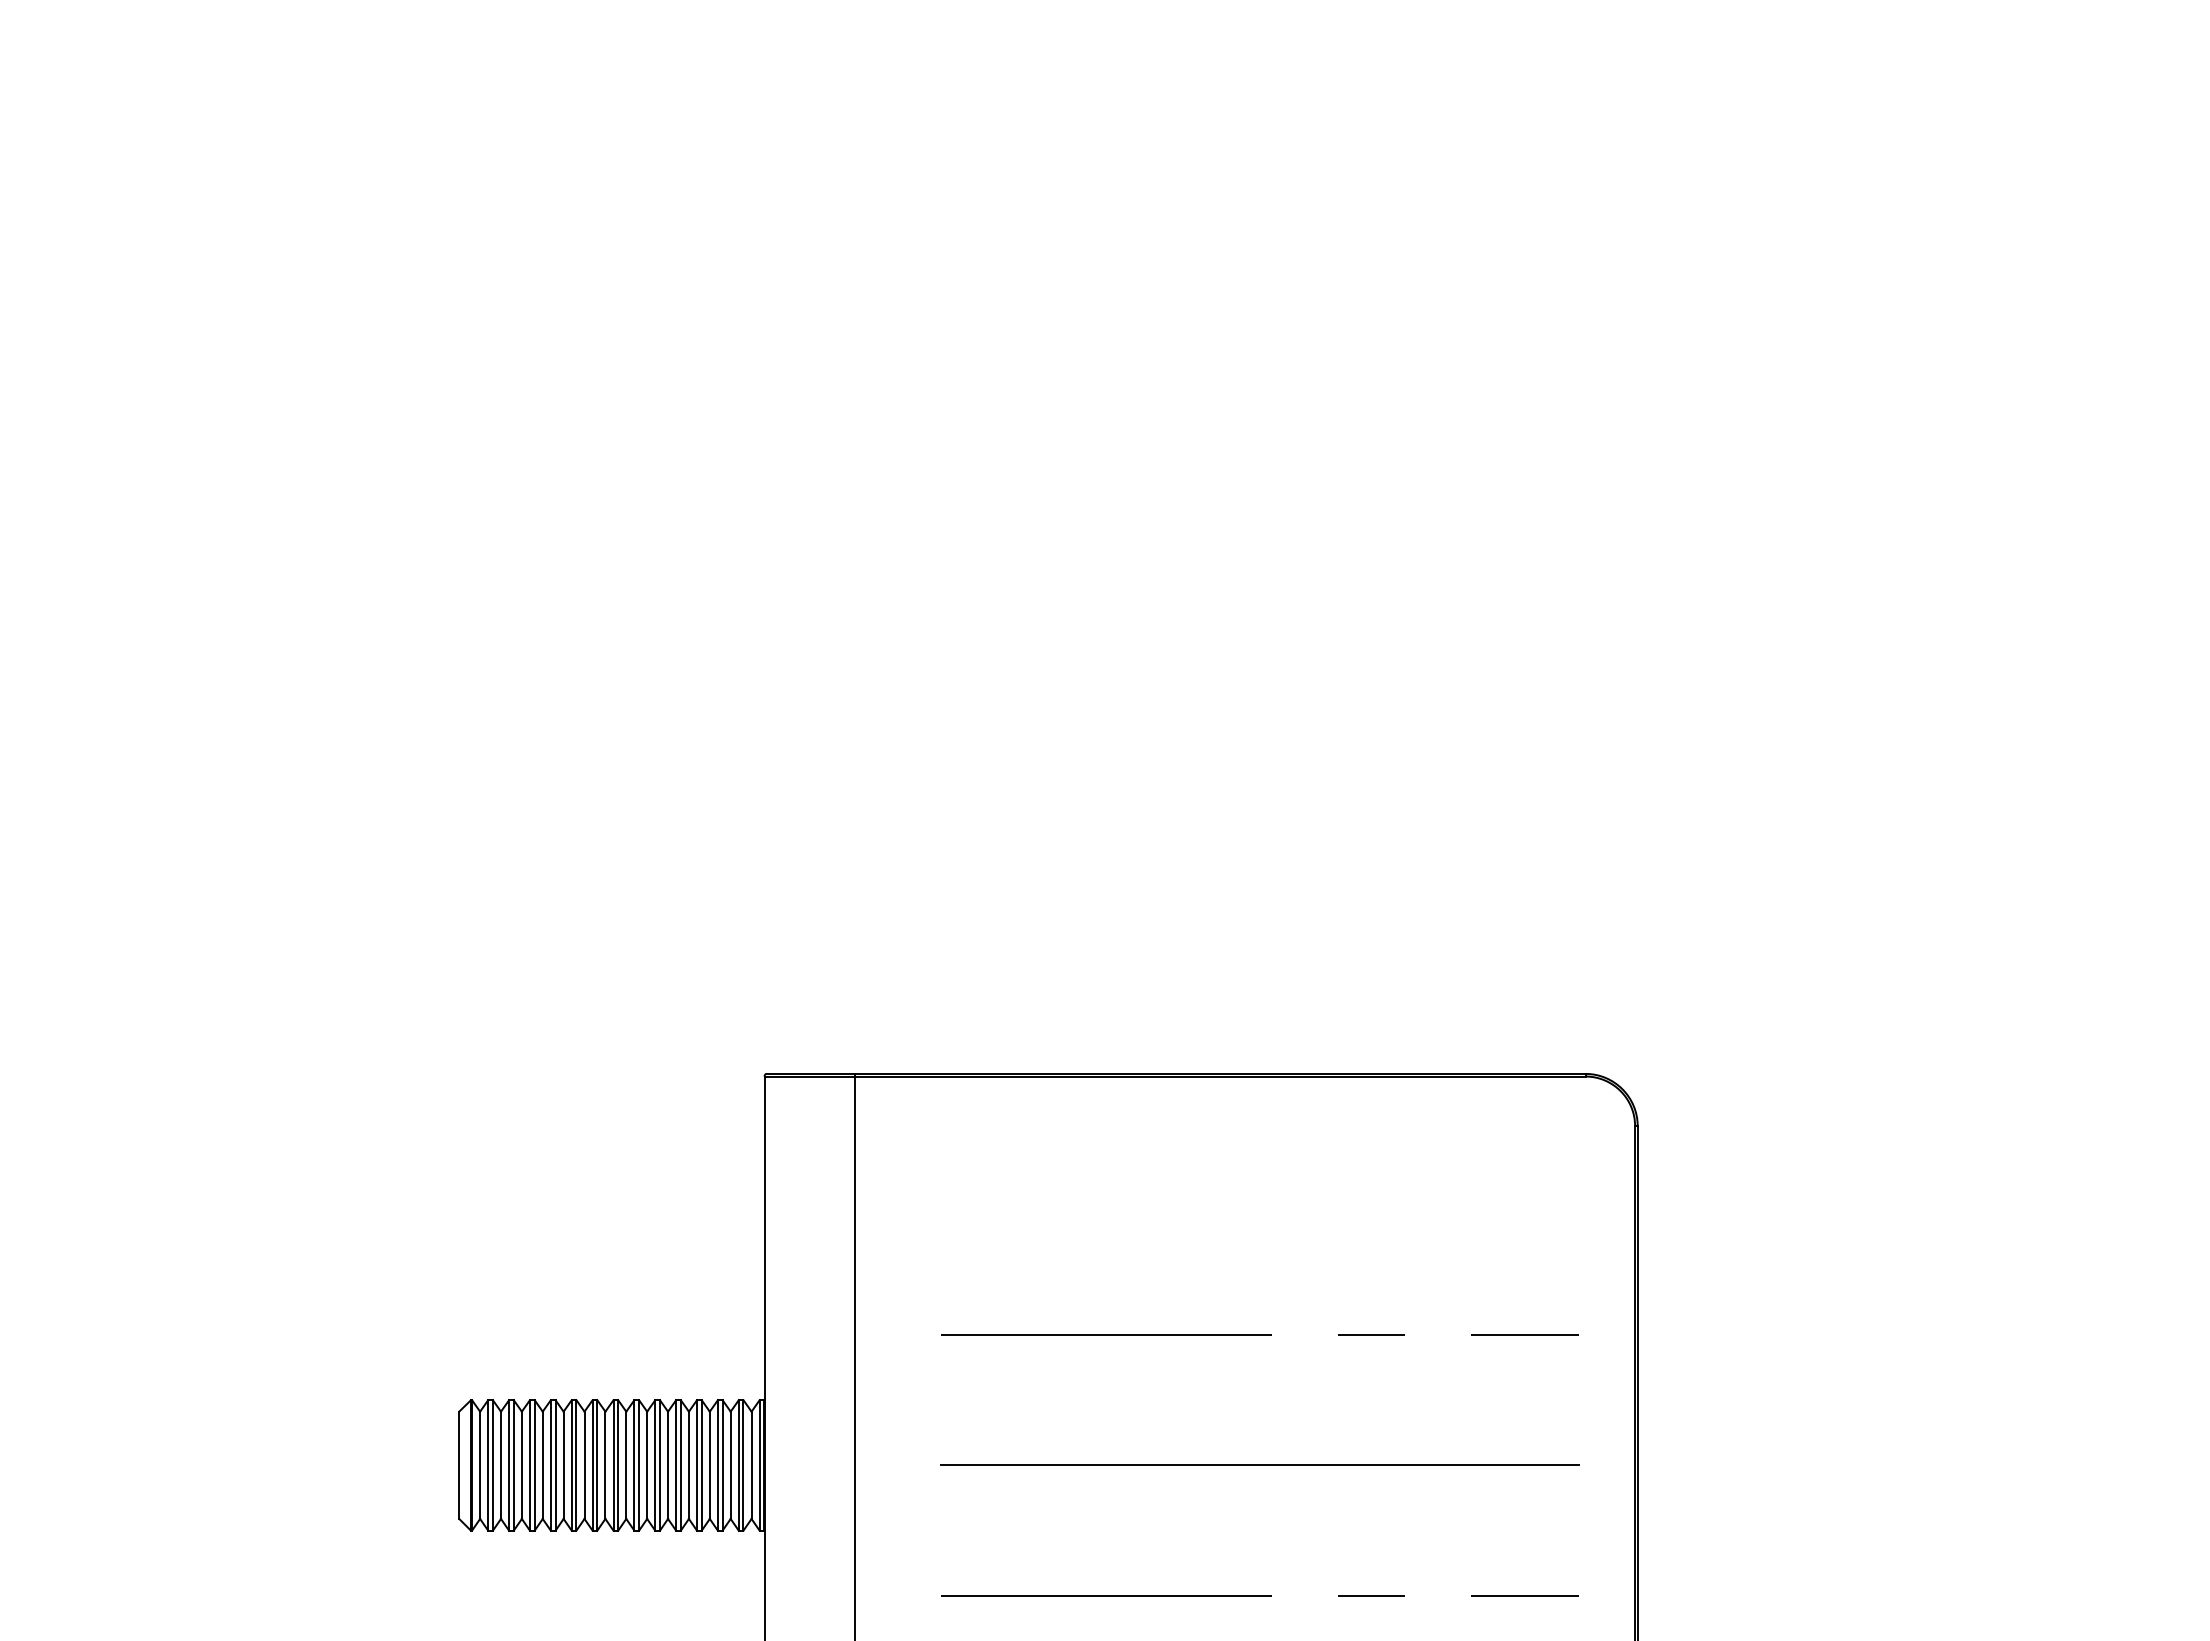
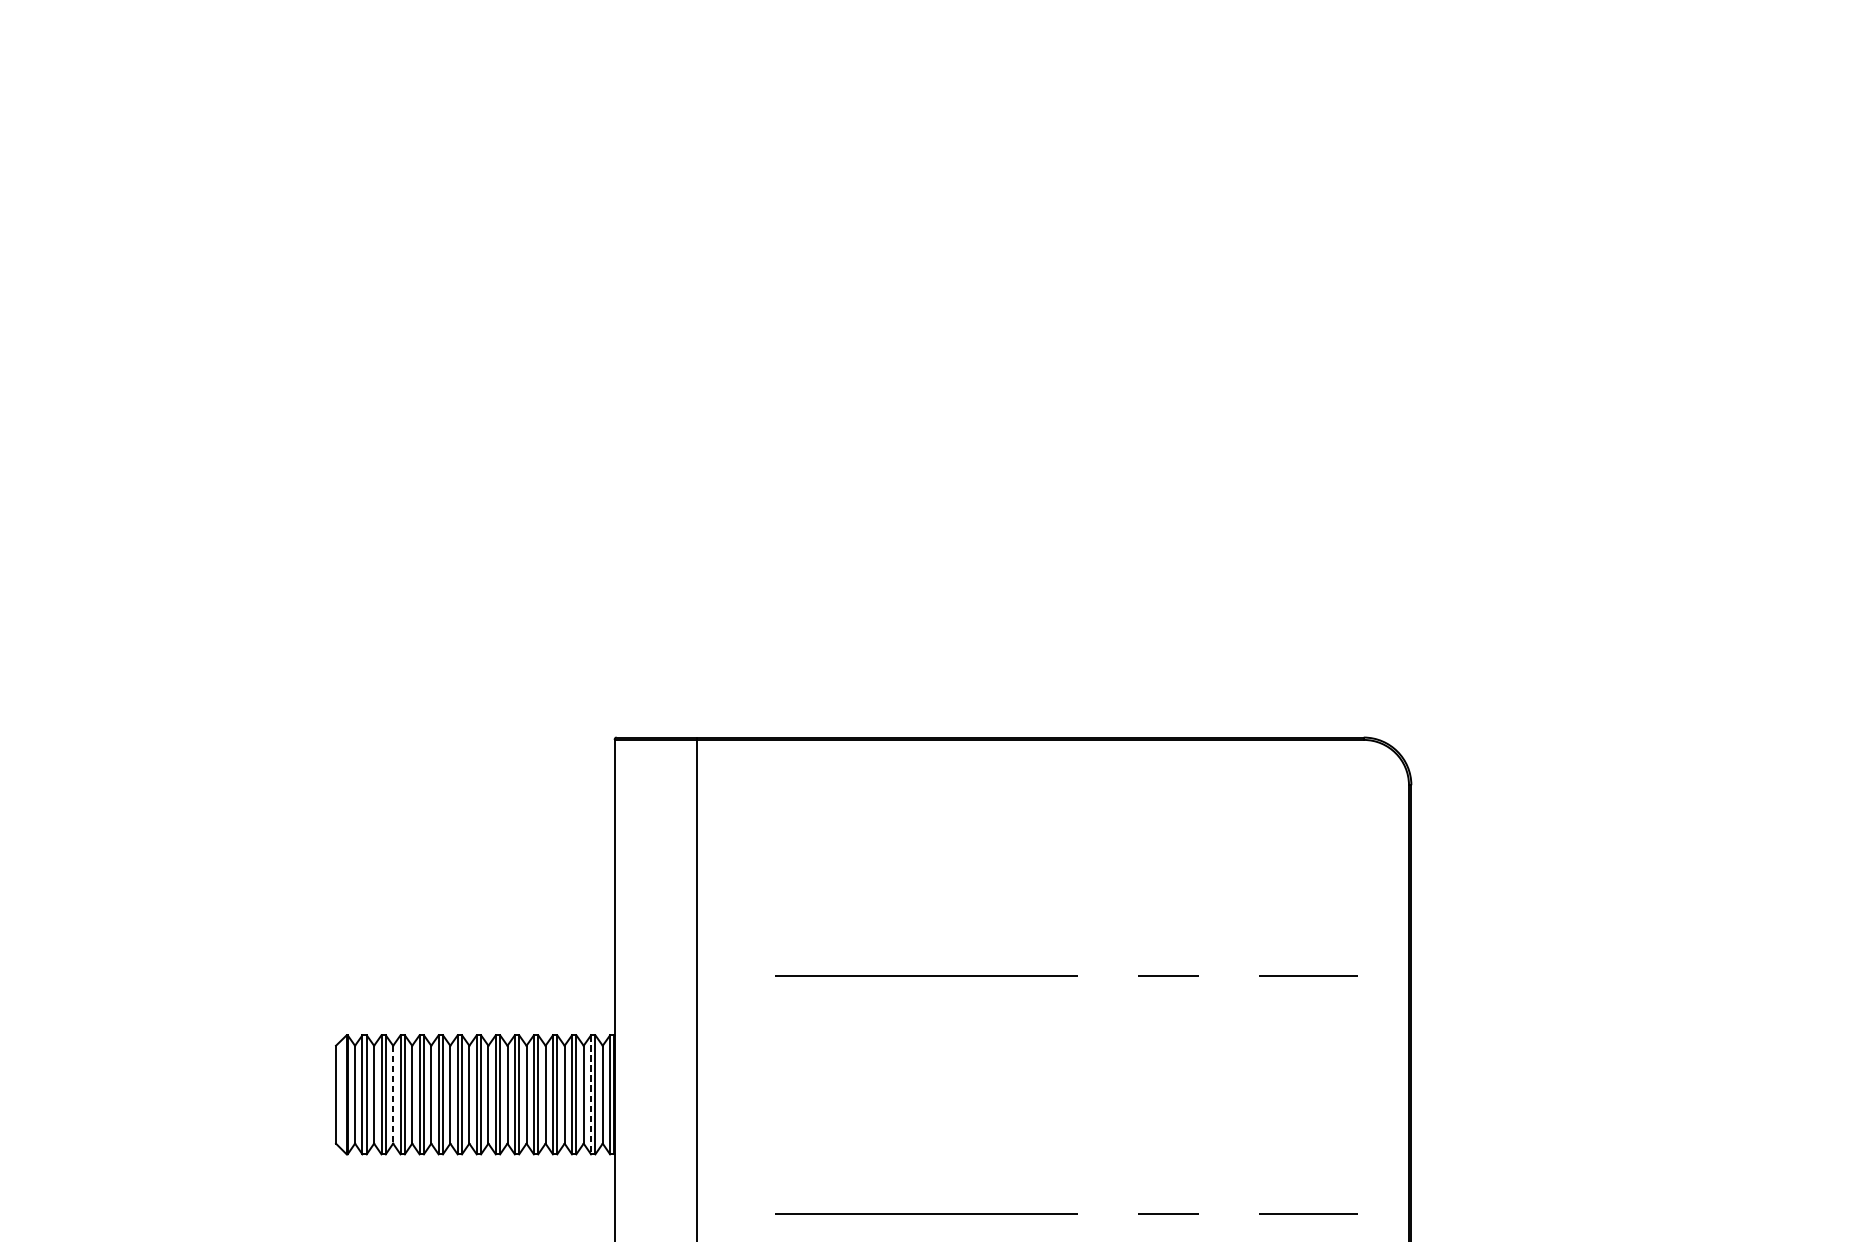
line: (521, 1465) -> (392, 1094), solid -> dashed
line: (738, 1465) -> (590, 1094), solid -> dashed
line: (1259, 1465) -> (1066, 1094), removed

